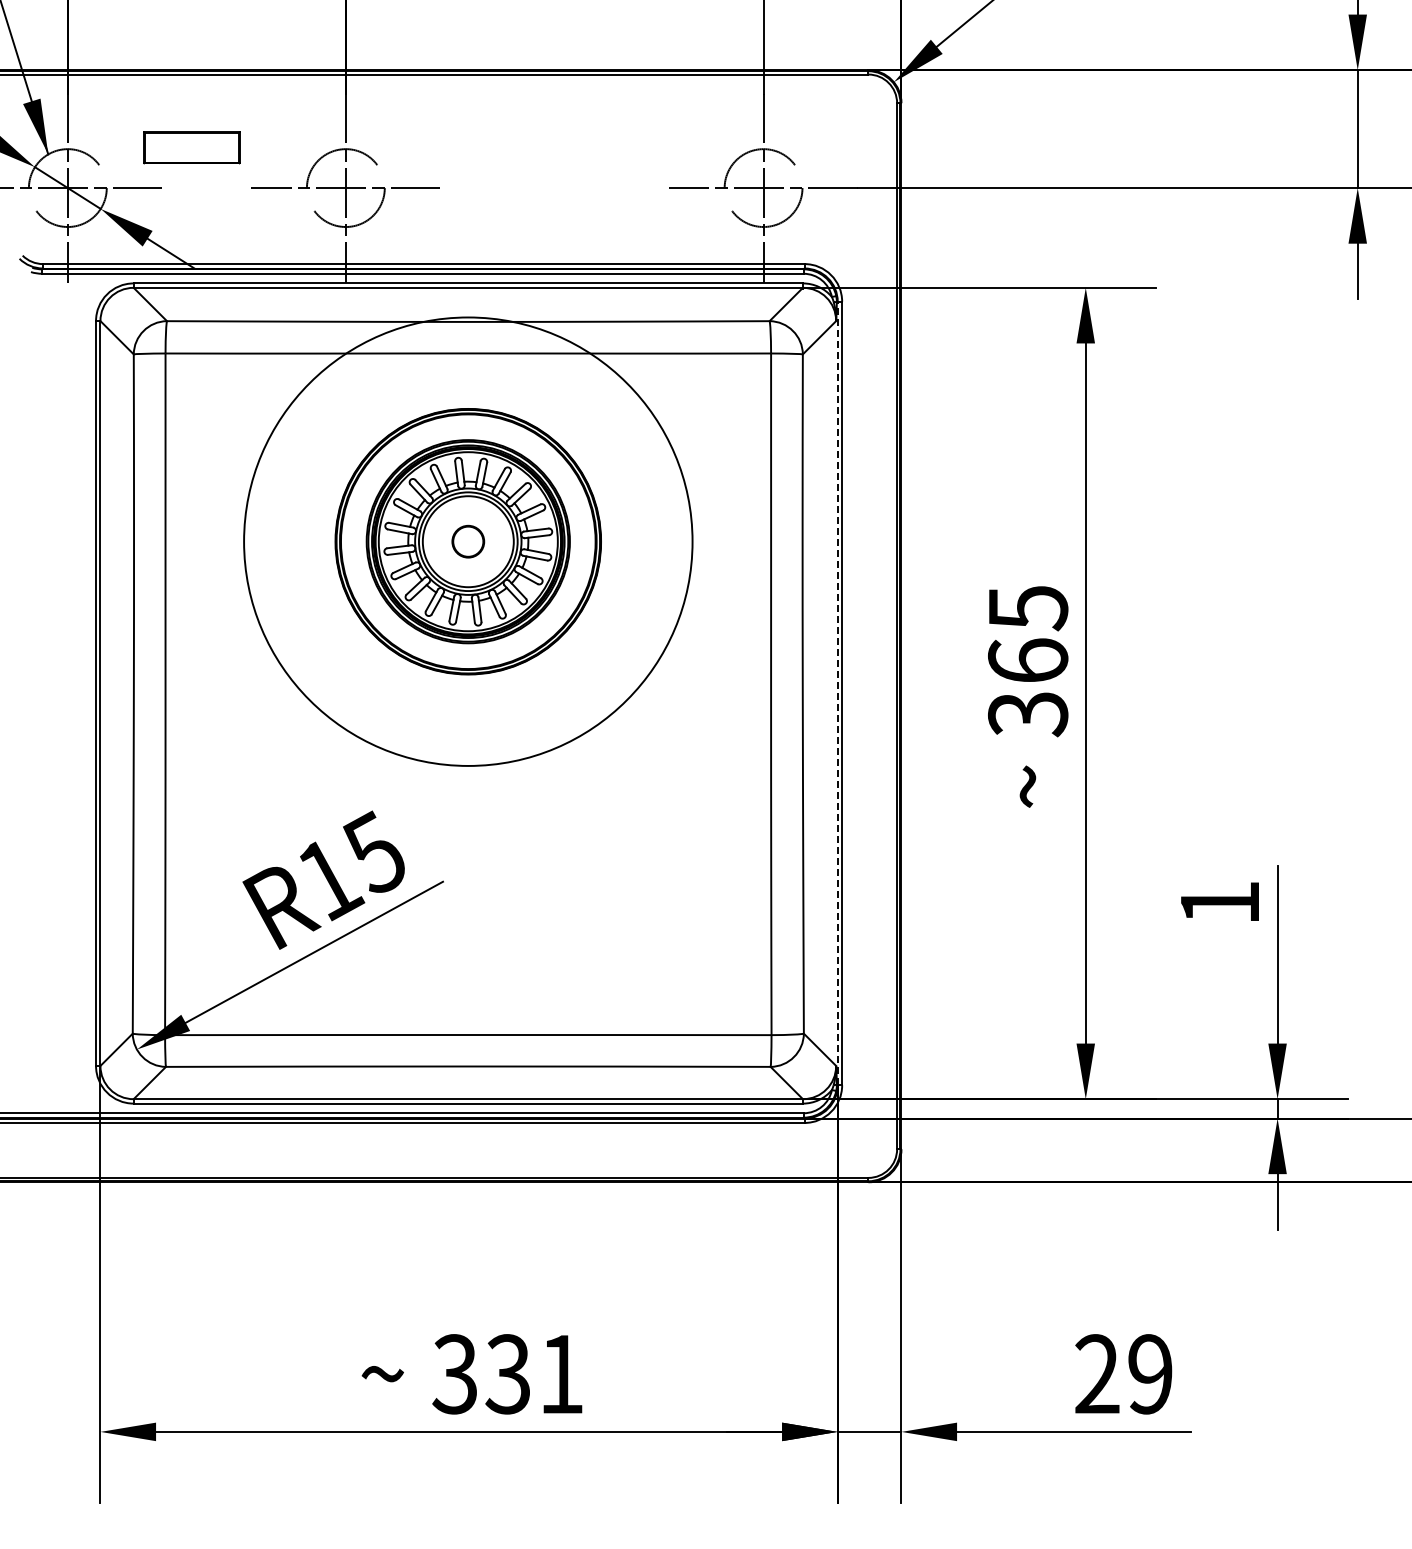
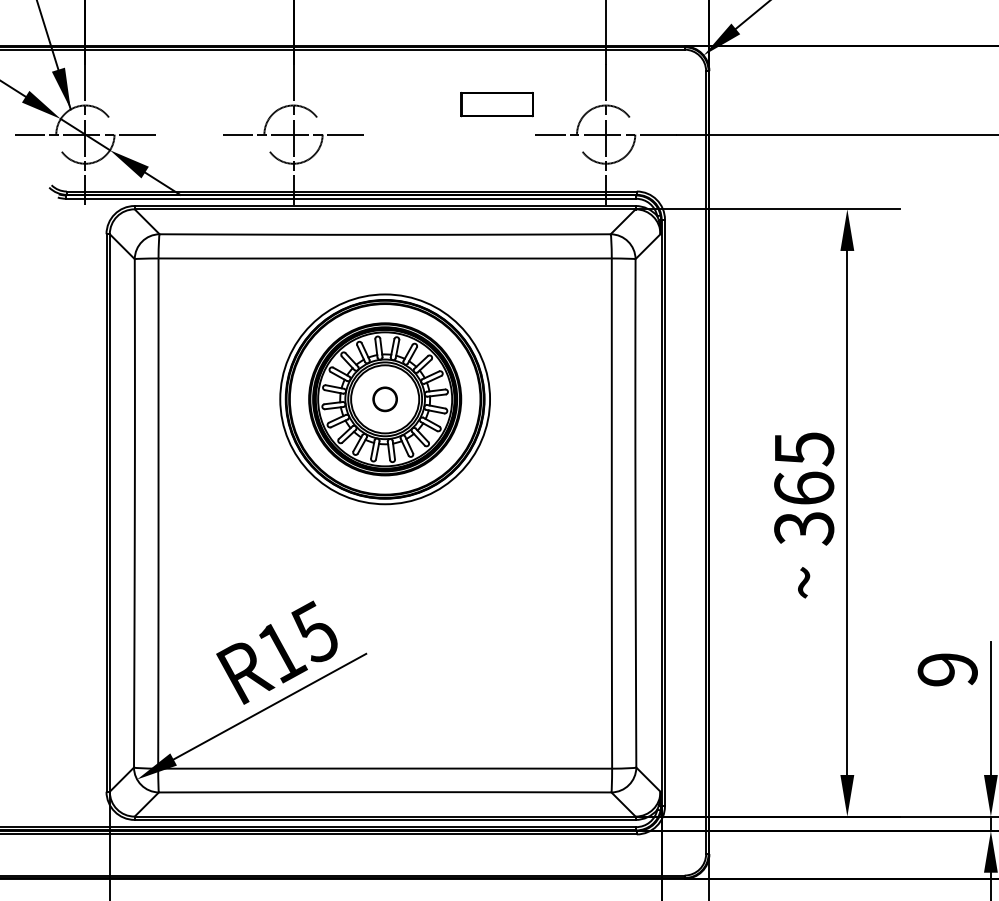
part: (191, 147) -> (496, 104), moved
circle: (468, 541) -> (385, 399), size x0.62
line: (837, 693) -> (661, 512), dashed -> solid
text: (1219, 903) -> (947, 670), 1 -> 9

